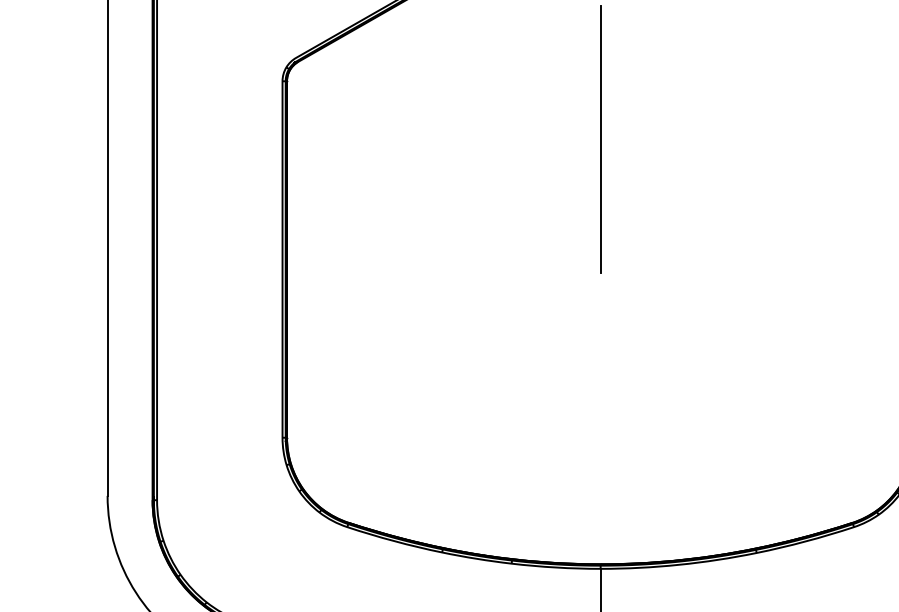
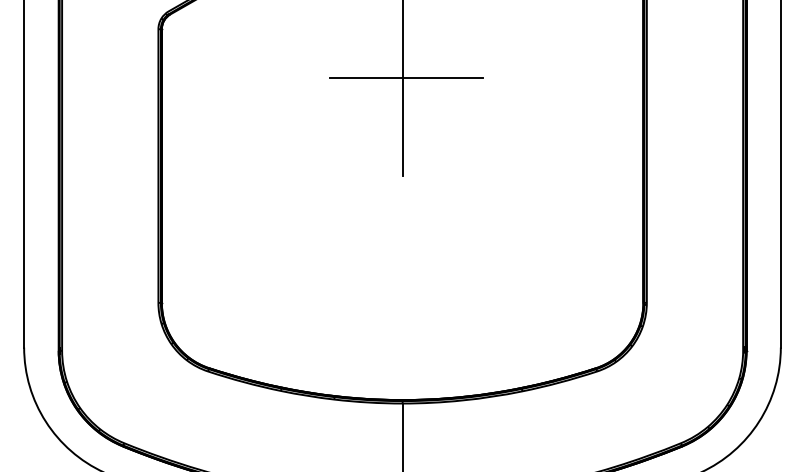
line: (605, 144) -> (406, 77), added

